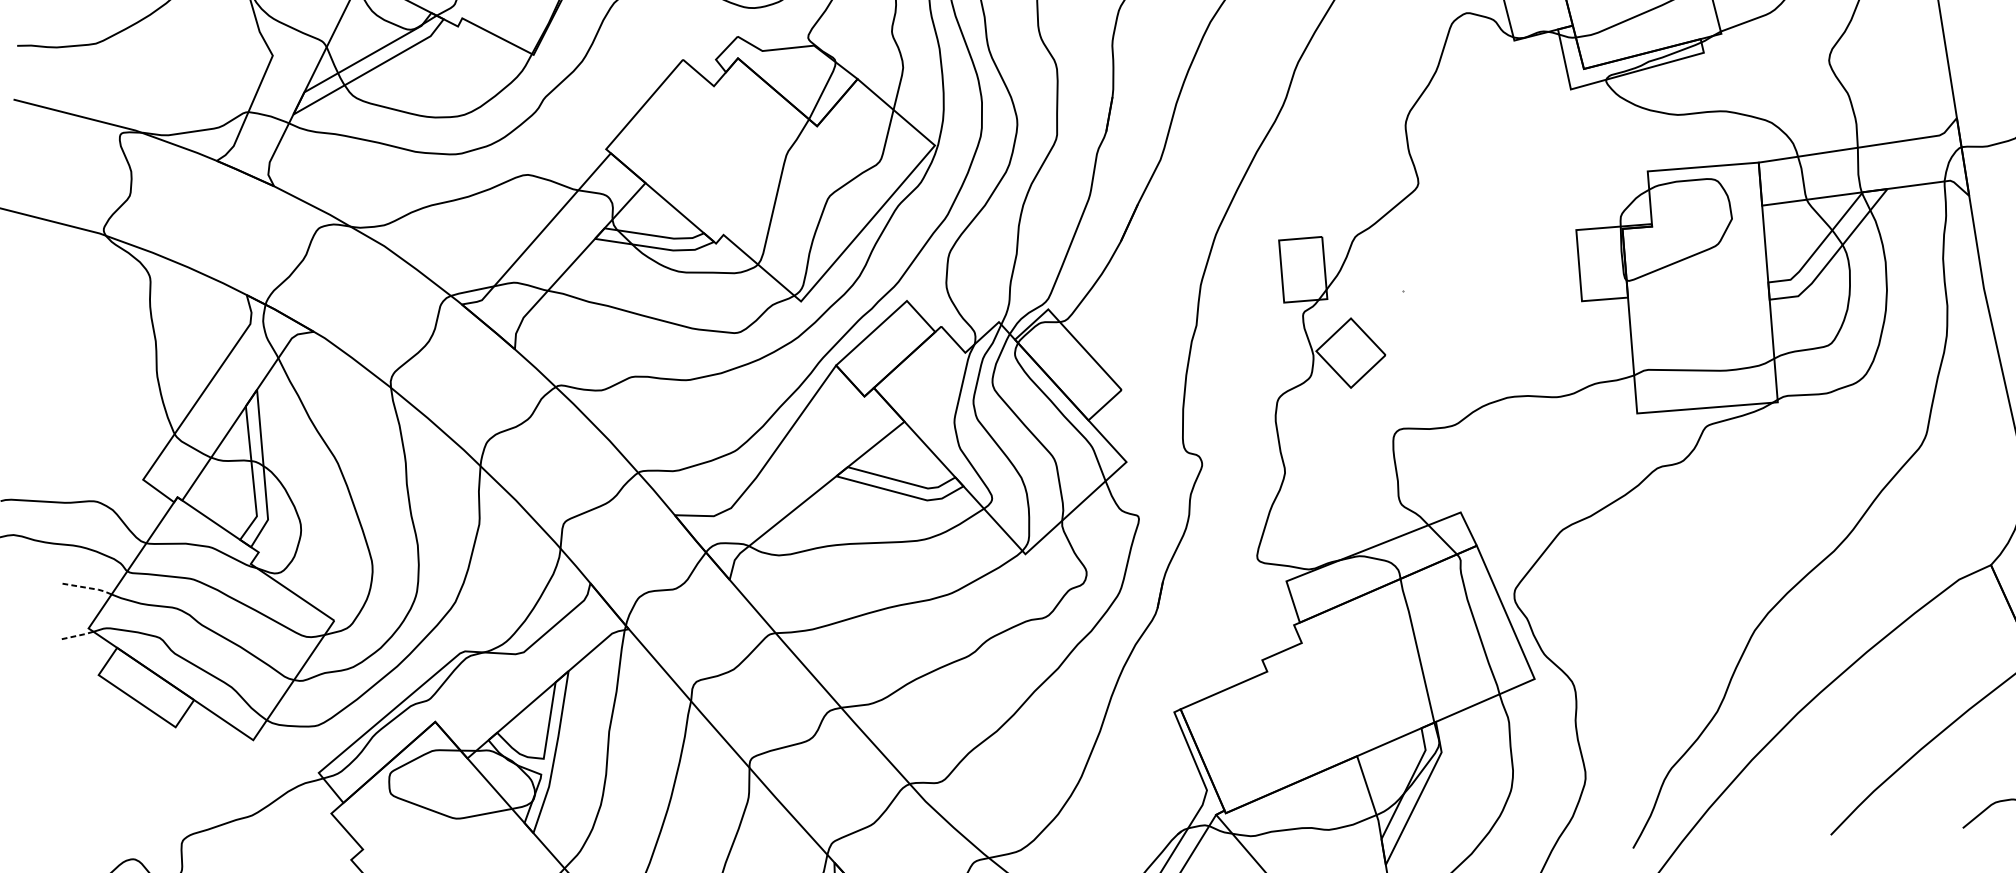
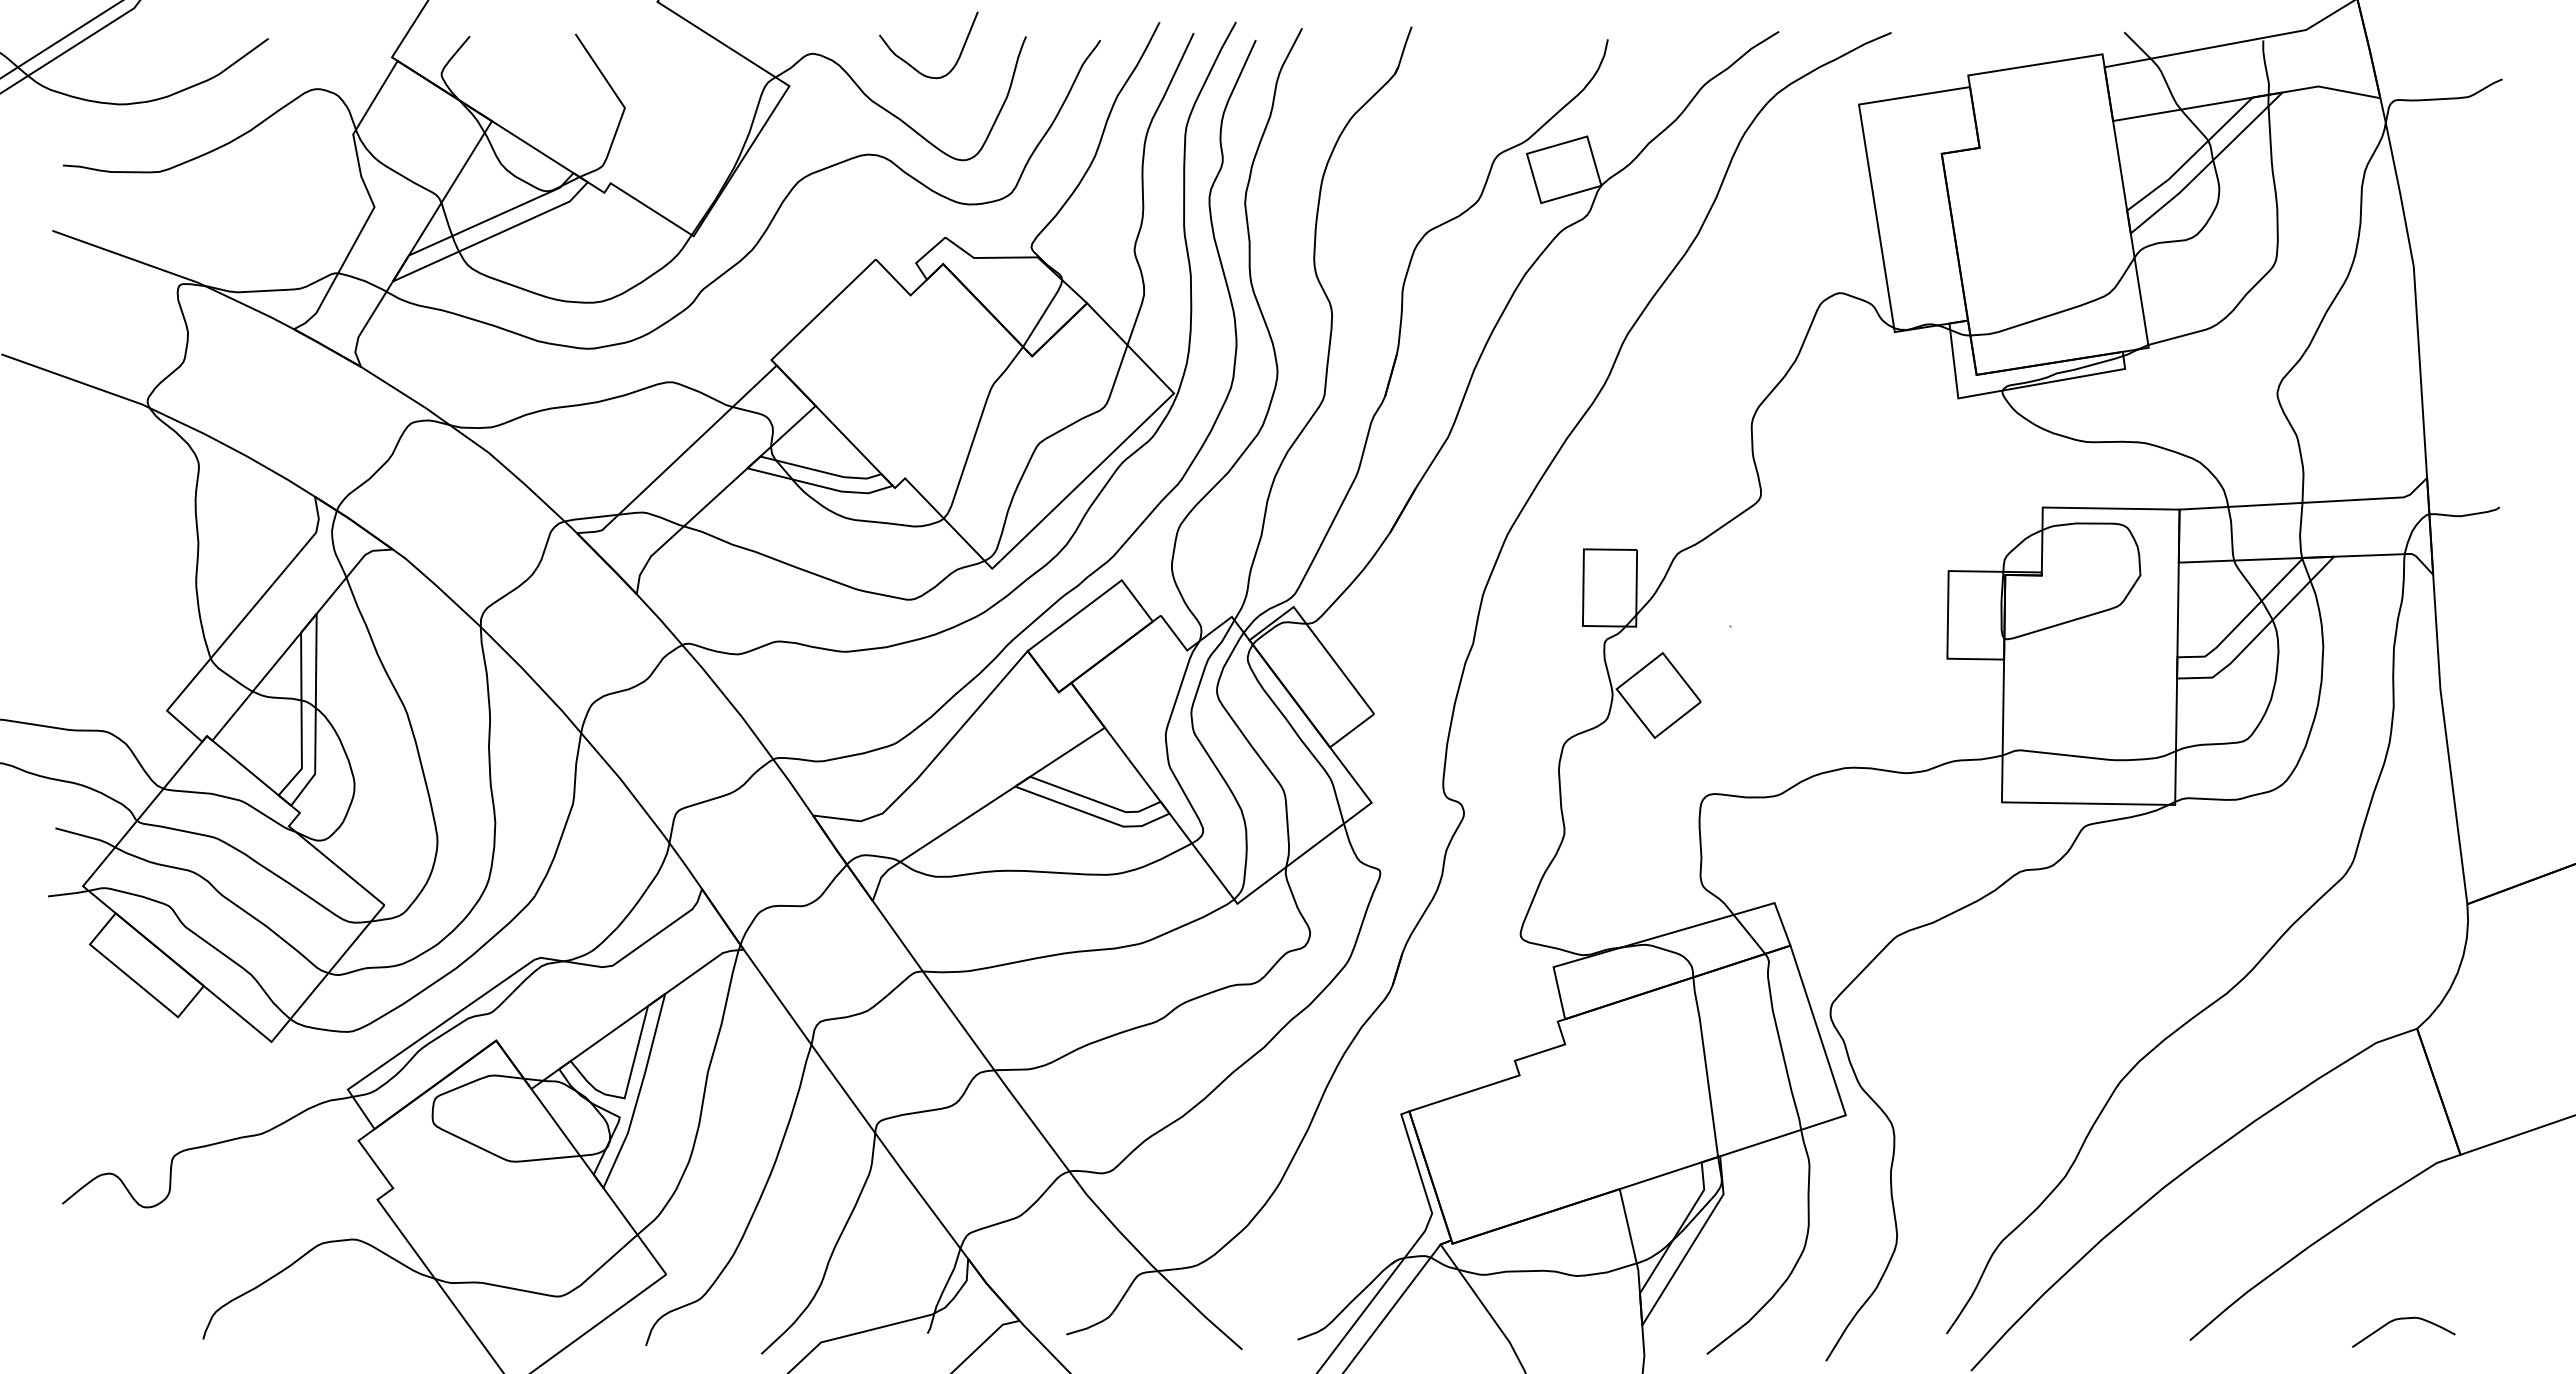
line: (88, 587) -> (87, 836), dashed -> solid
line: (77, 635) -> (68, 893), dashed -> solid

